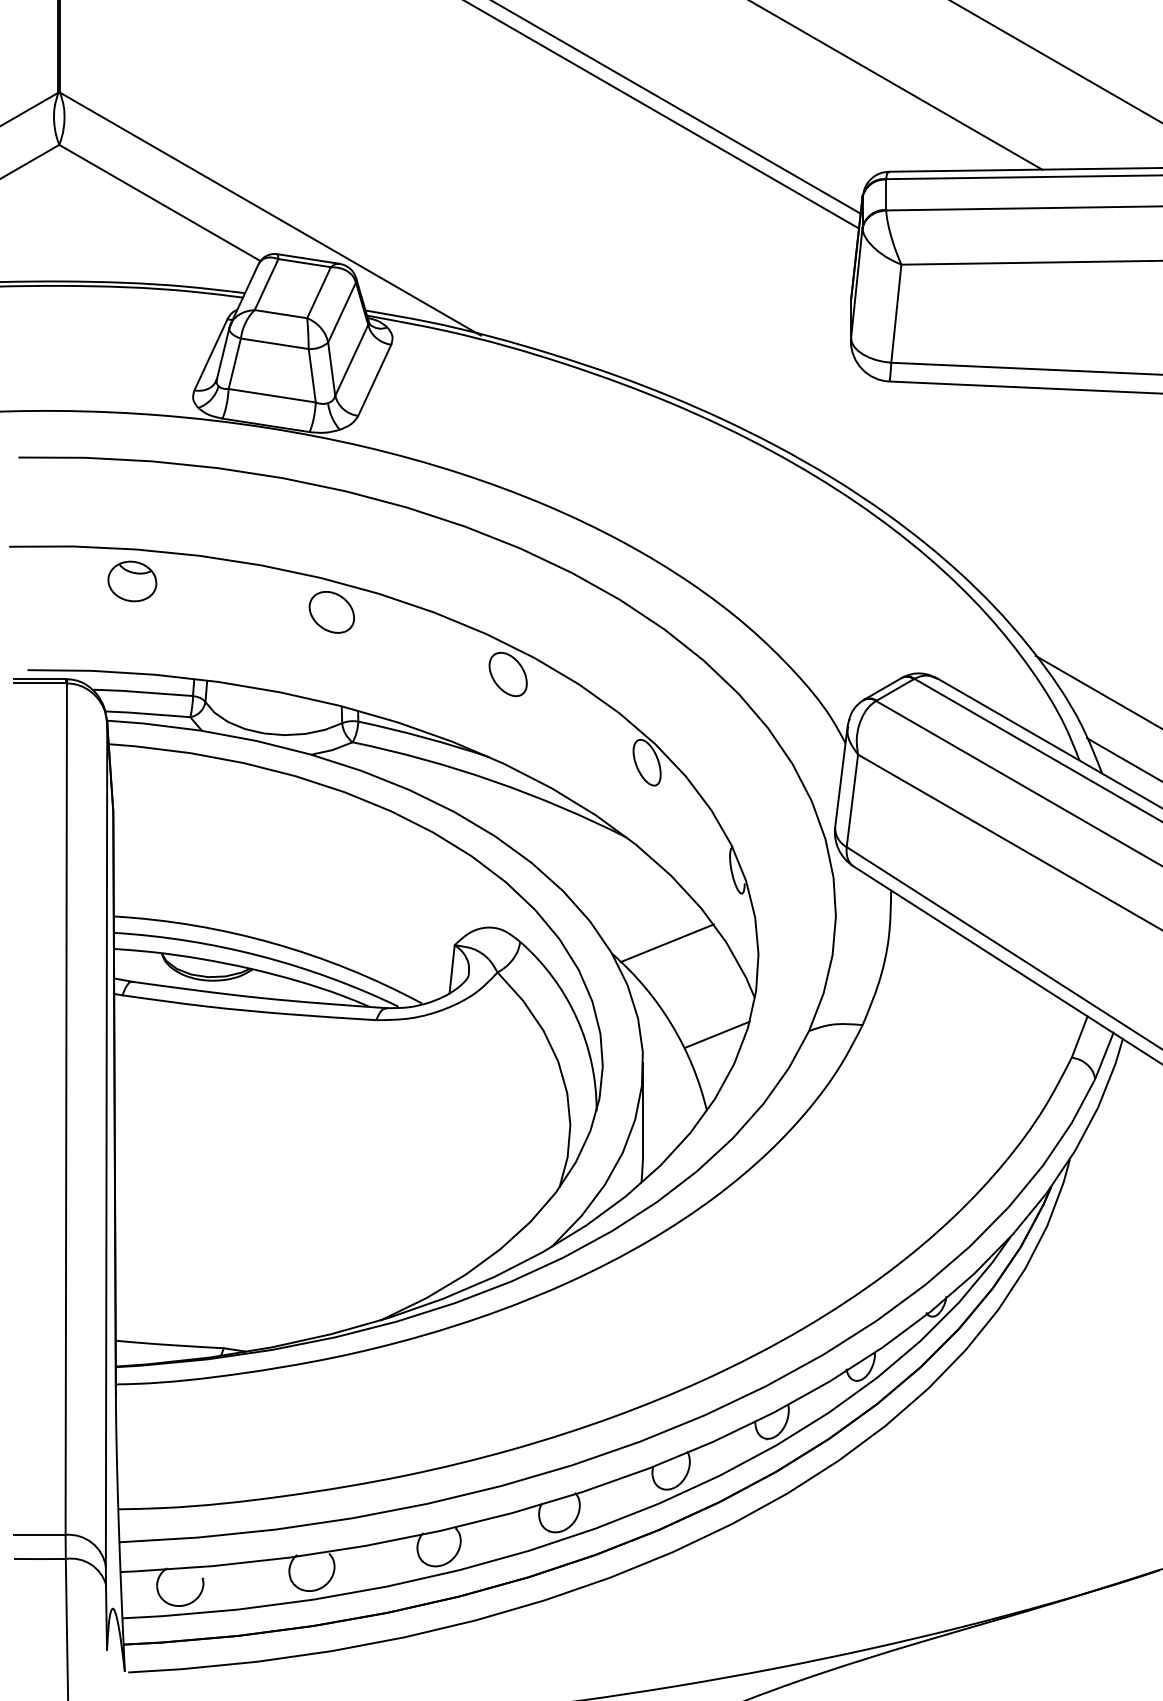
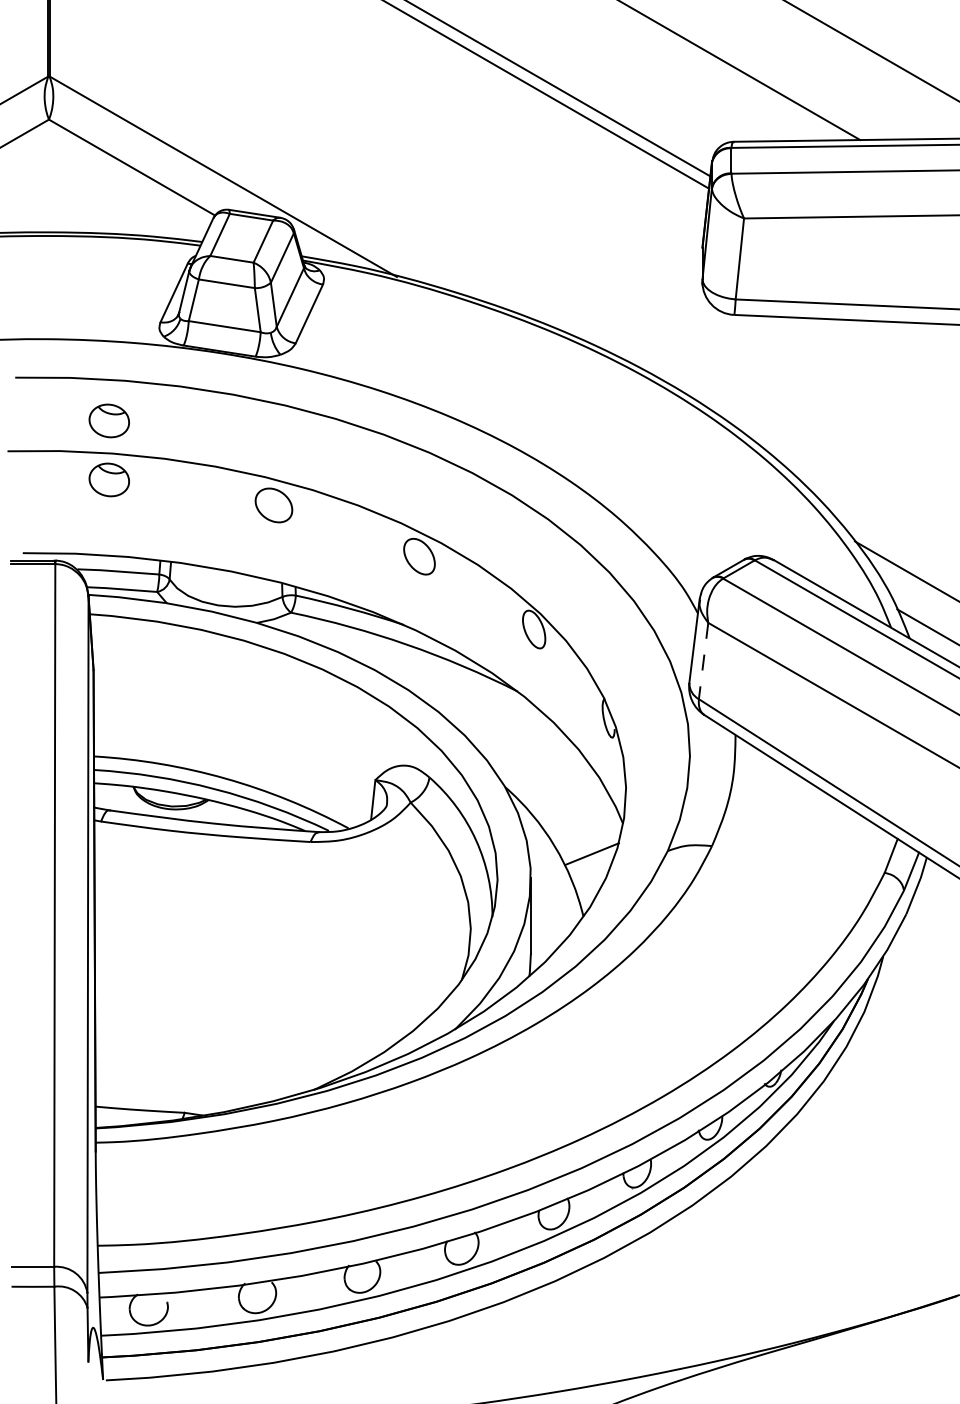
part: (131, 509) -> (108, 420), added
line: (852, 801) -> (703, 661), solid -> dashed
line: (666, 943) -> (550, 778), removed

